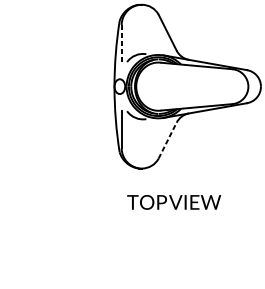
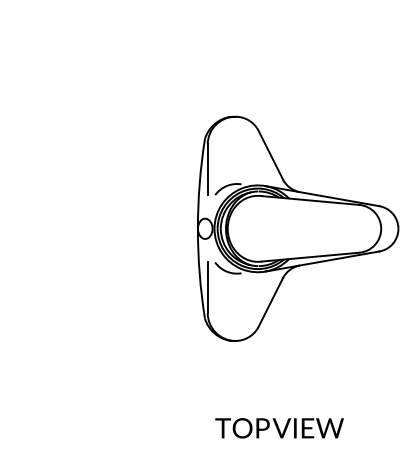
line: (121, 44) -> (207, 170), dashed -> solid
line: (167, 140) -> (270, 302), dashed -> solid
text: (174, 202) -> (279, 428), moved

